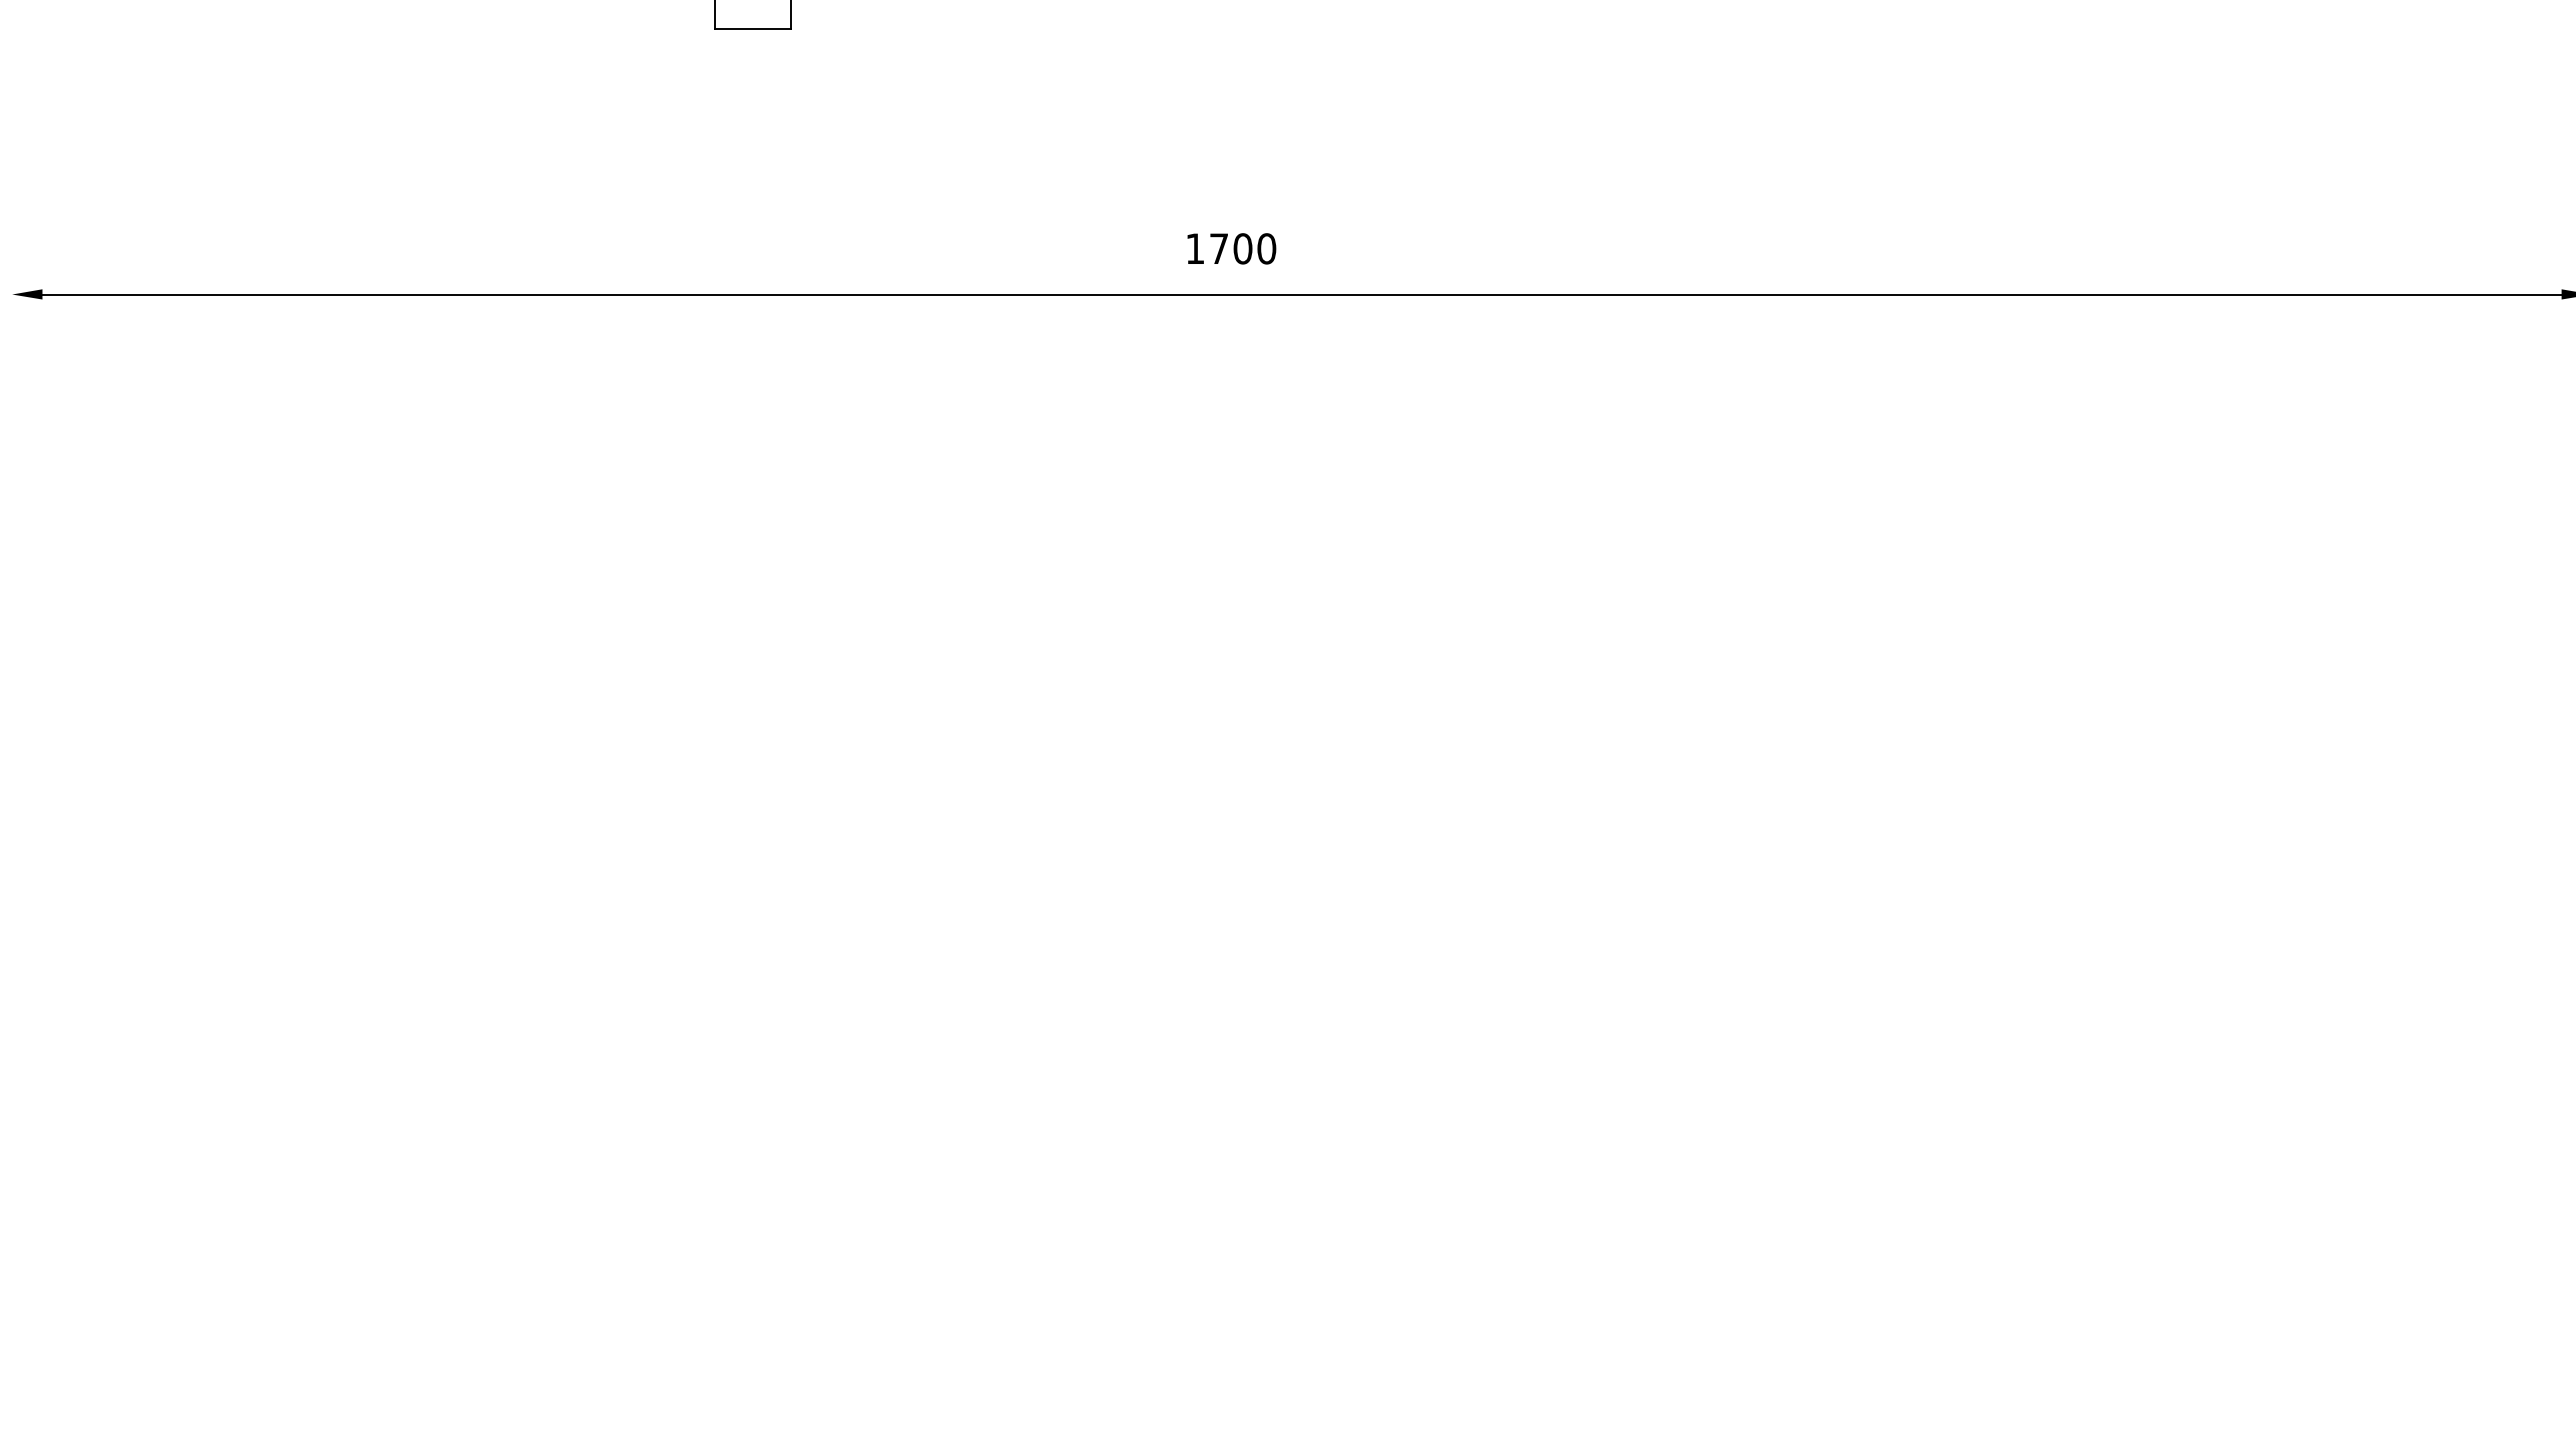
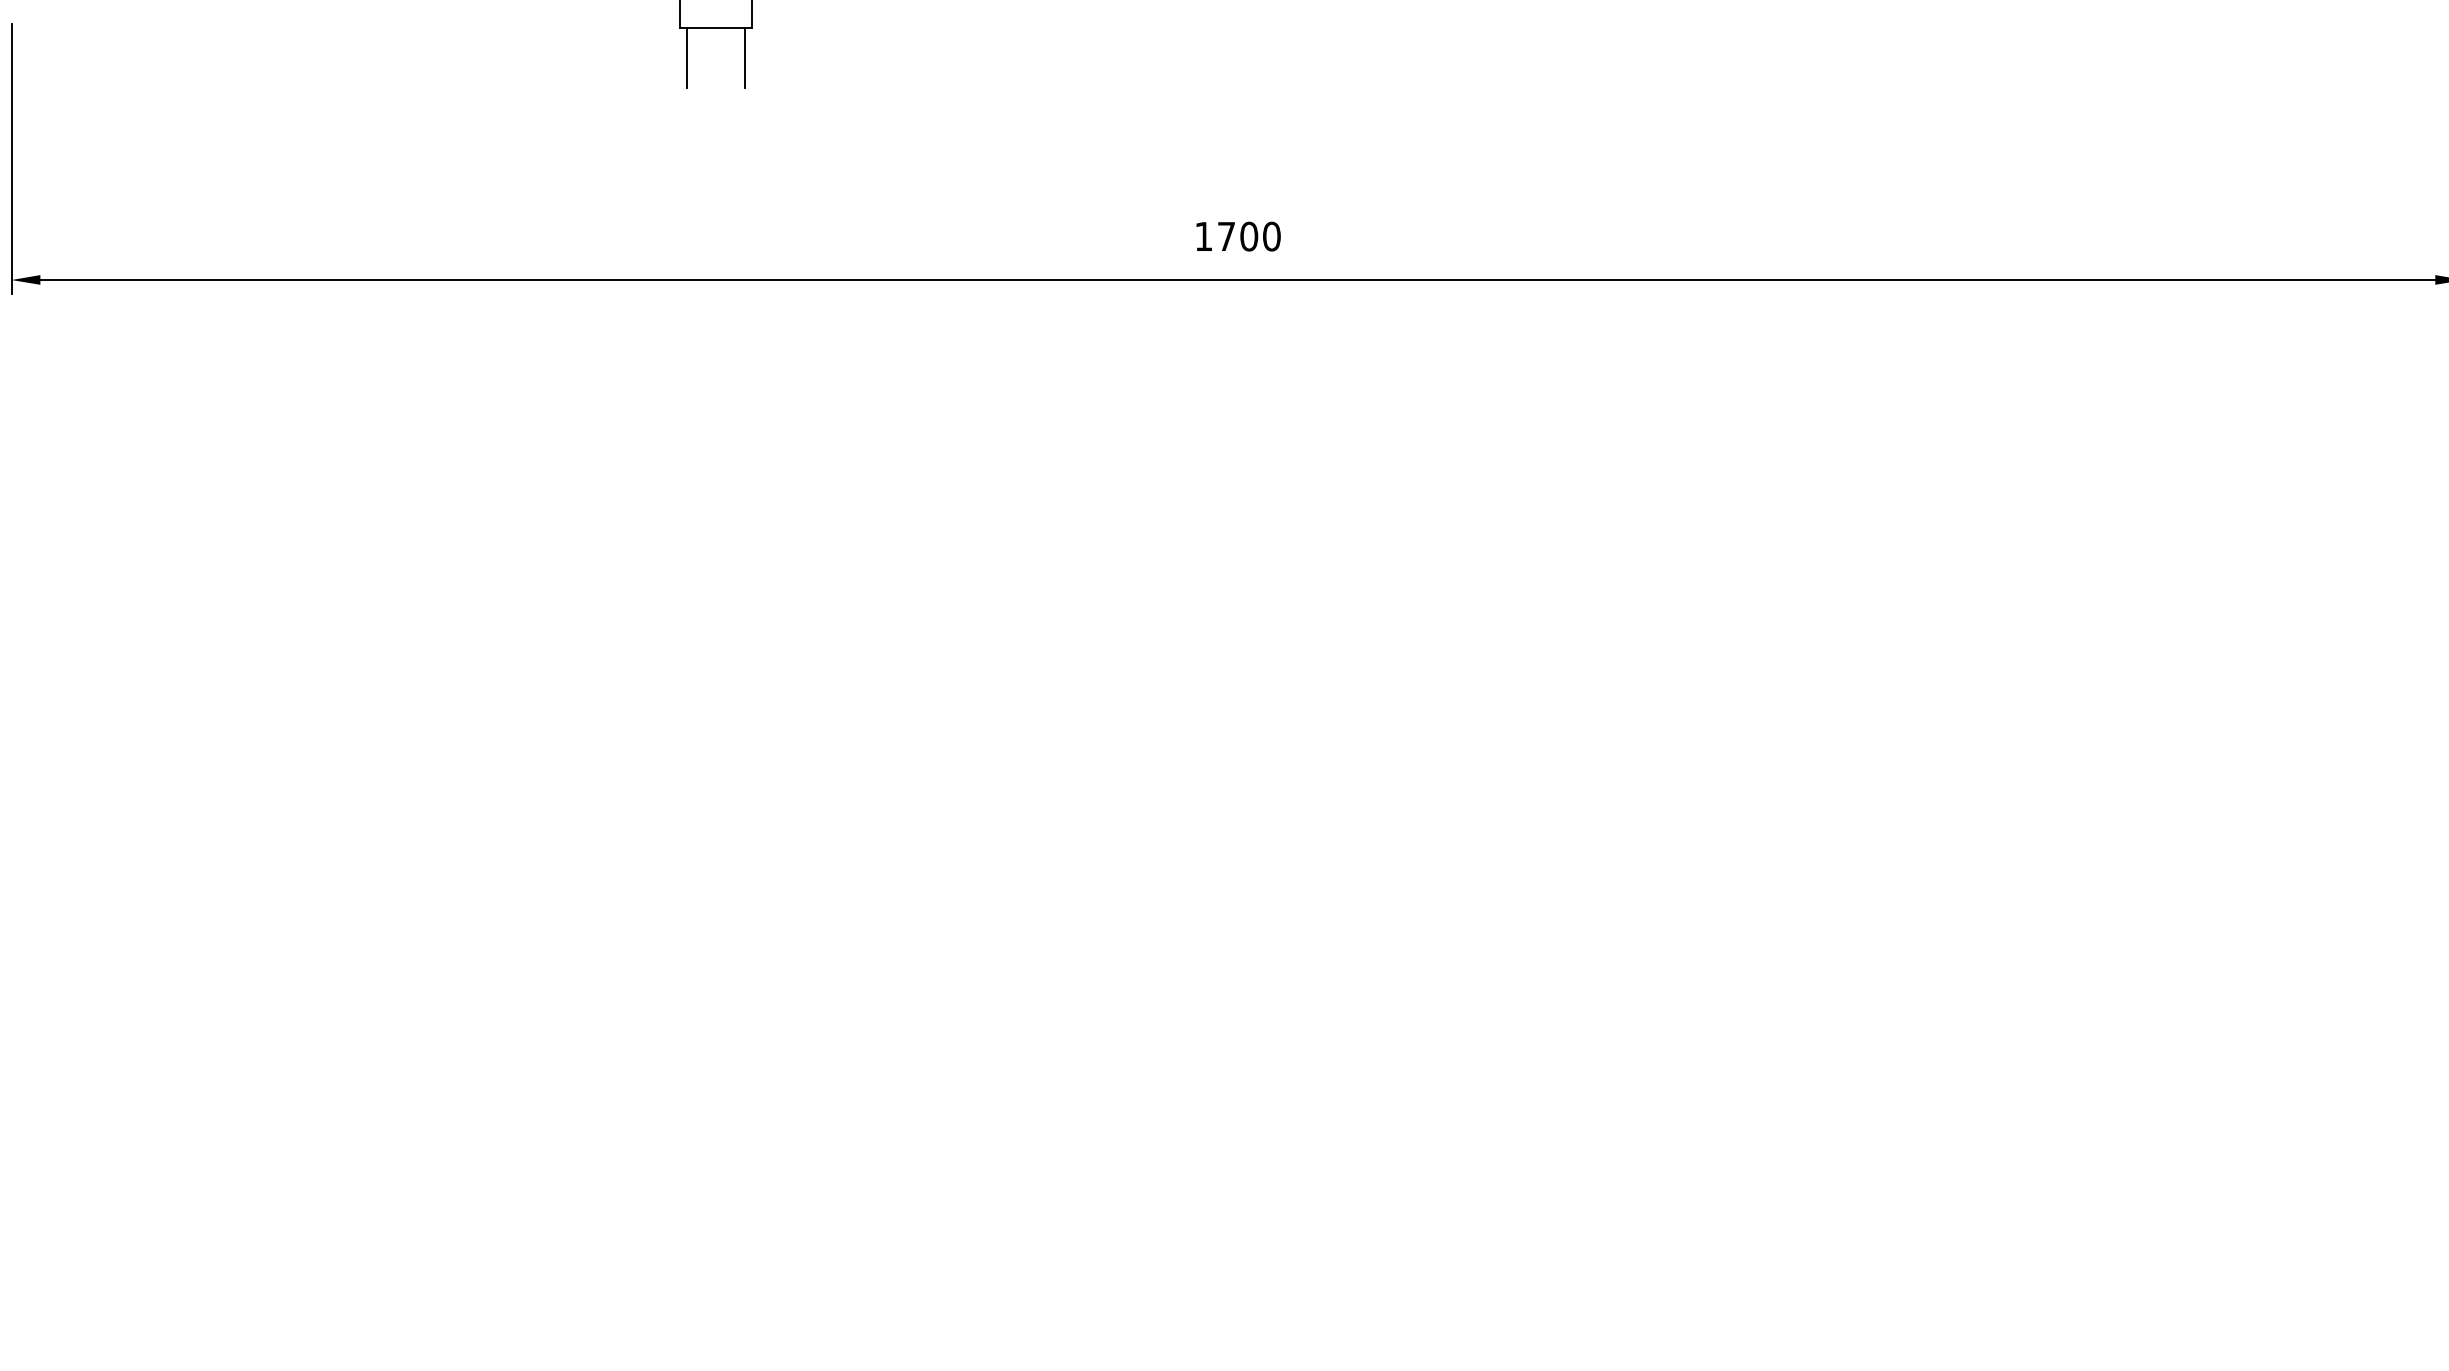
line: (722, 60) -> (686, 57), added
line: (783, 60) -> (744, 57), added
line: (12, 167) -> (11, 159), added
text: (1231, 248) -> (1238, 236), moved

